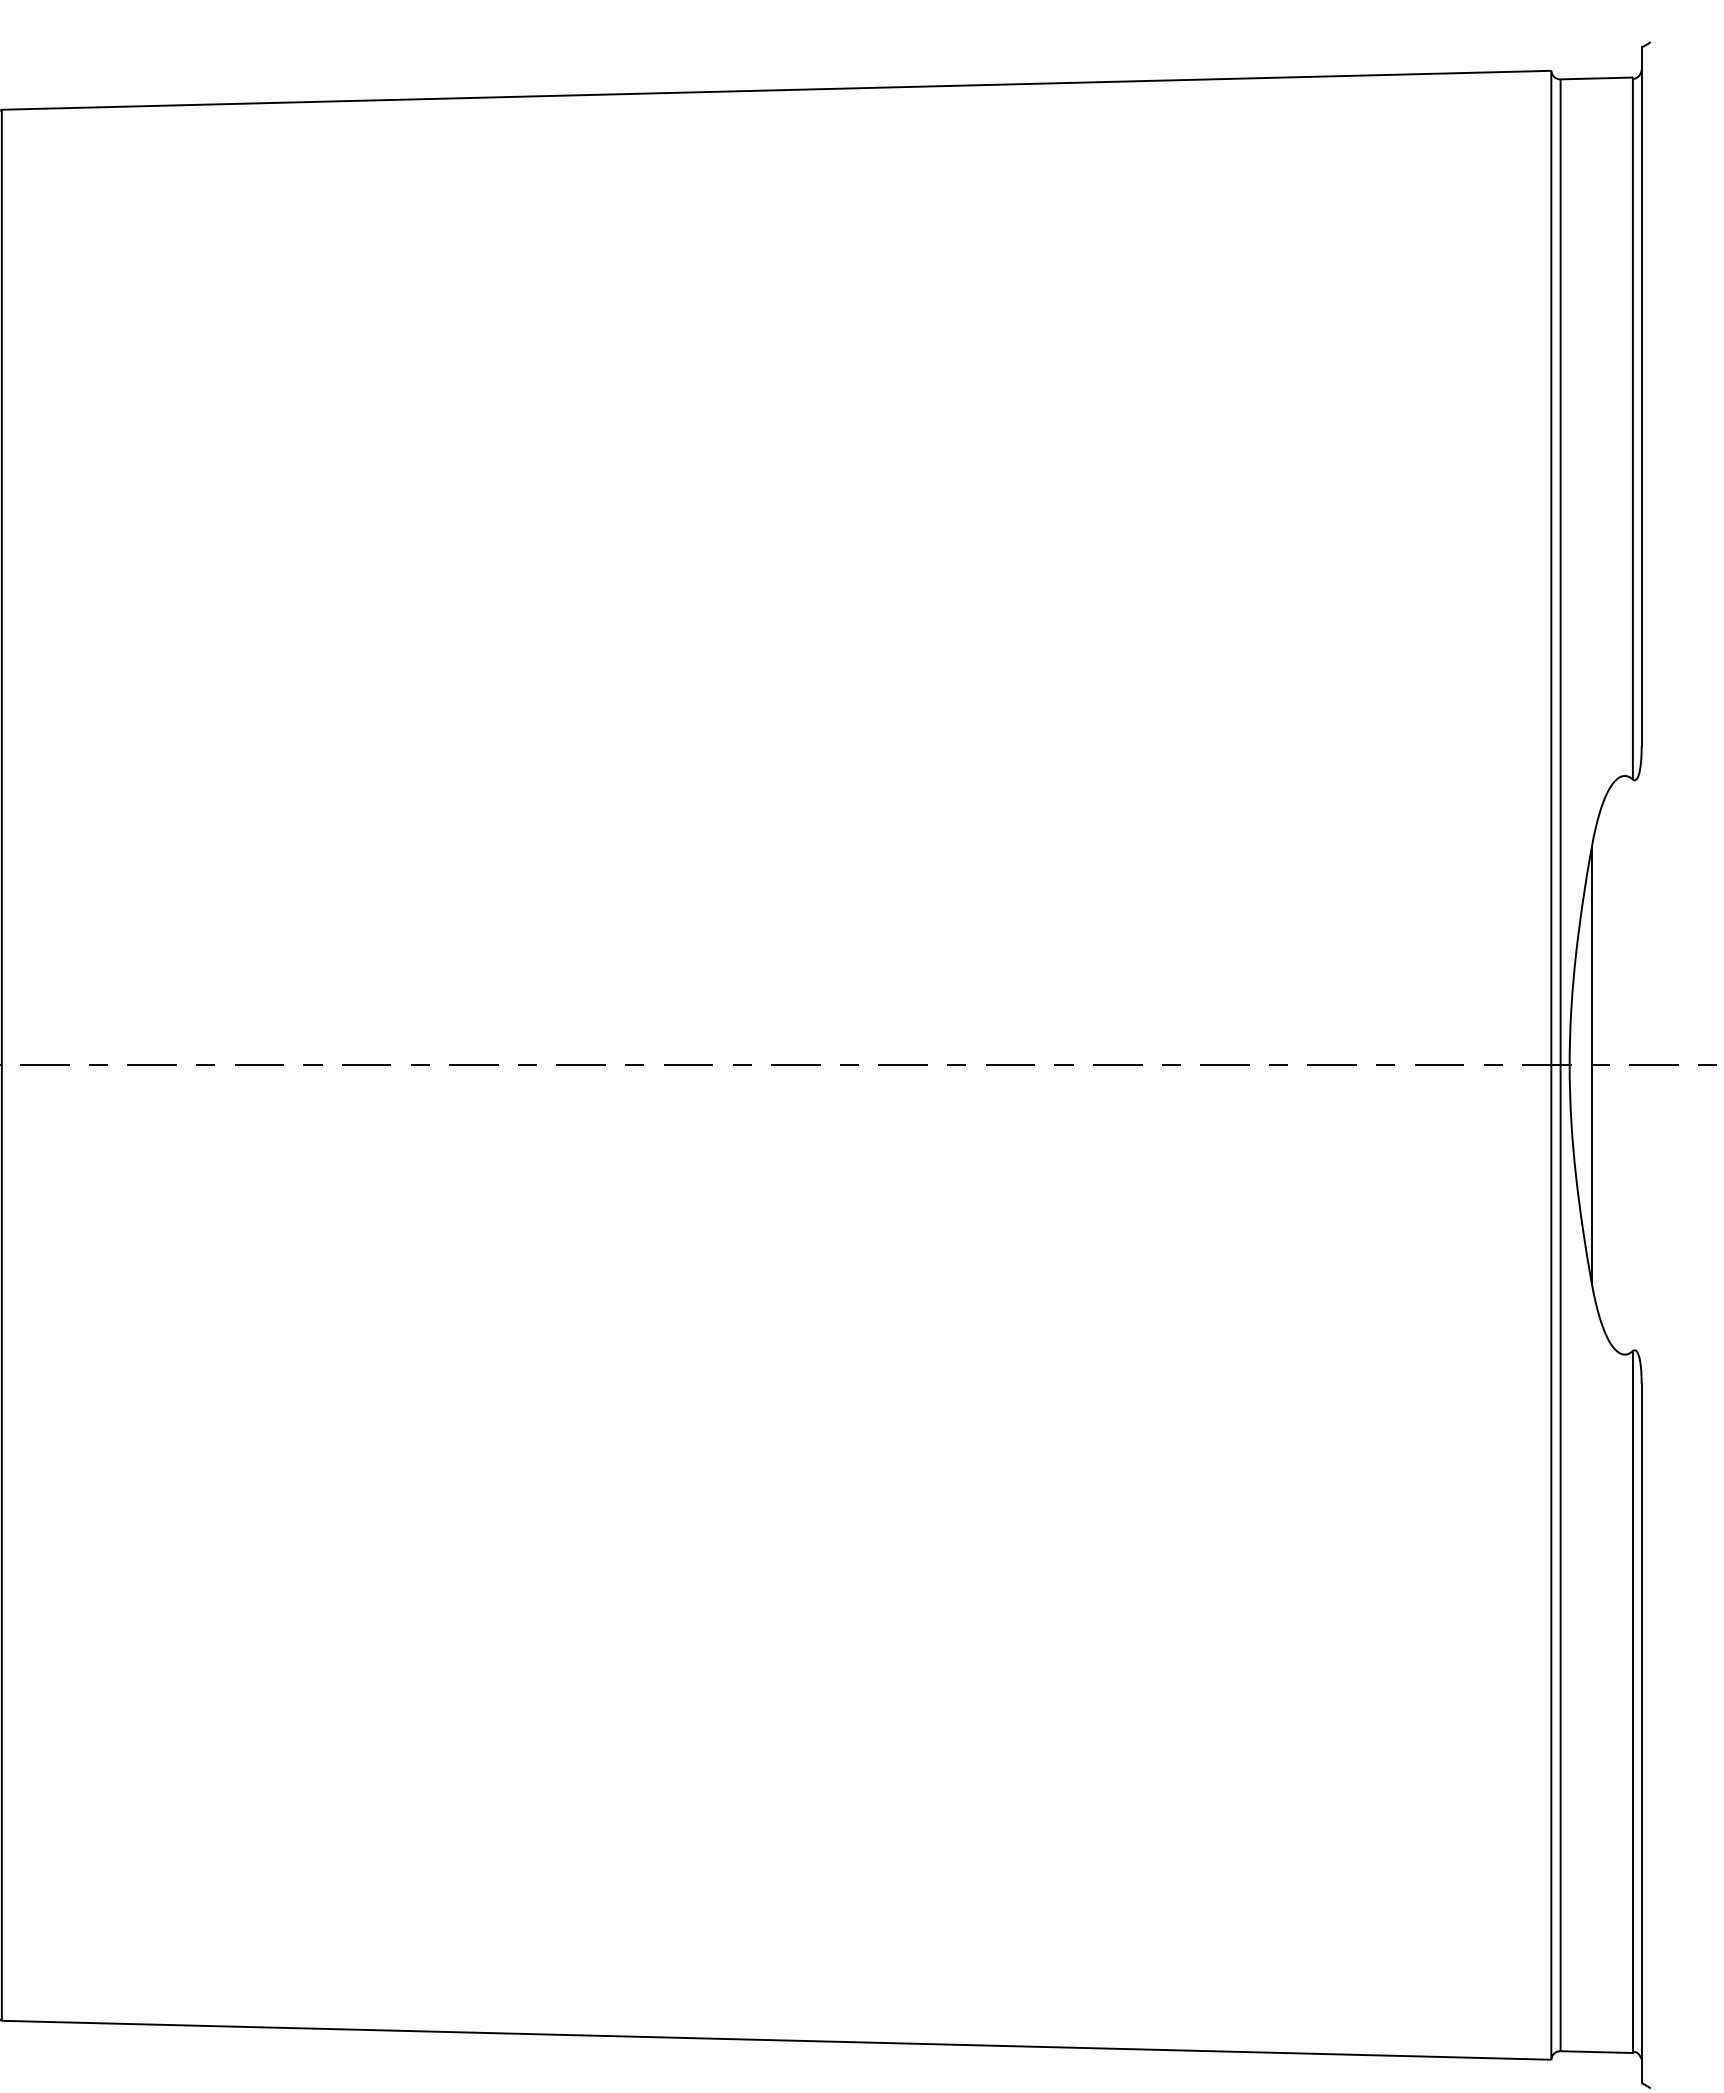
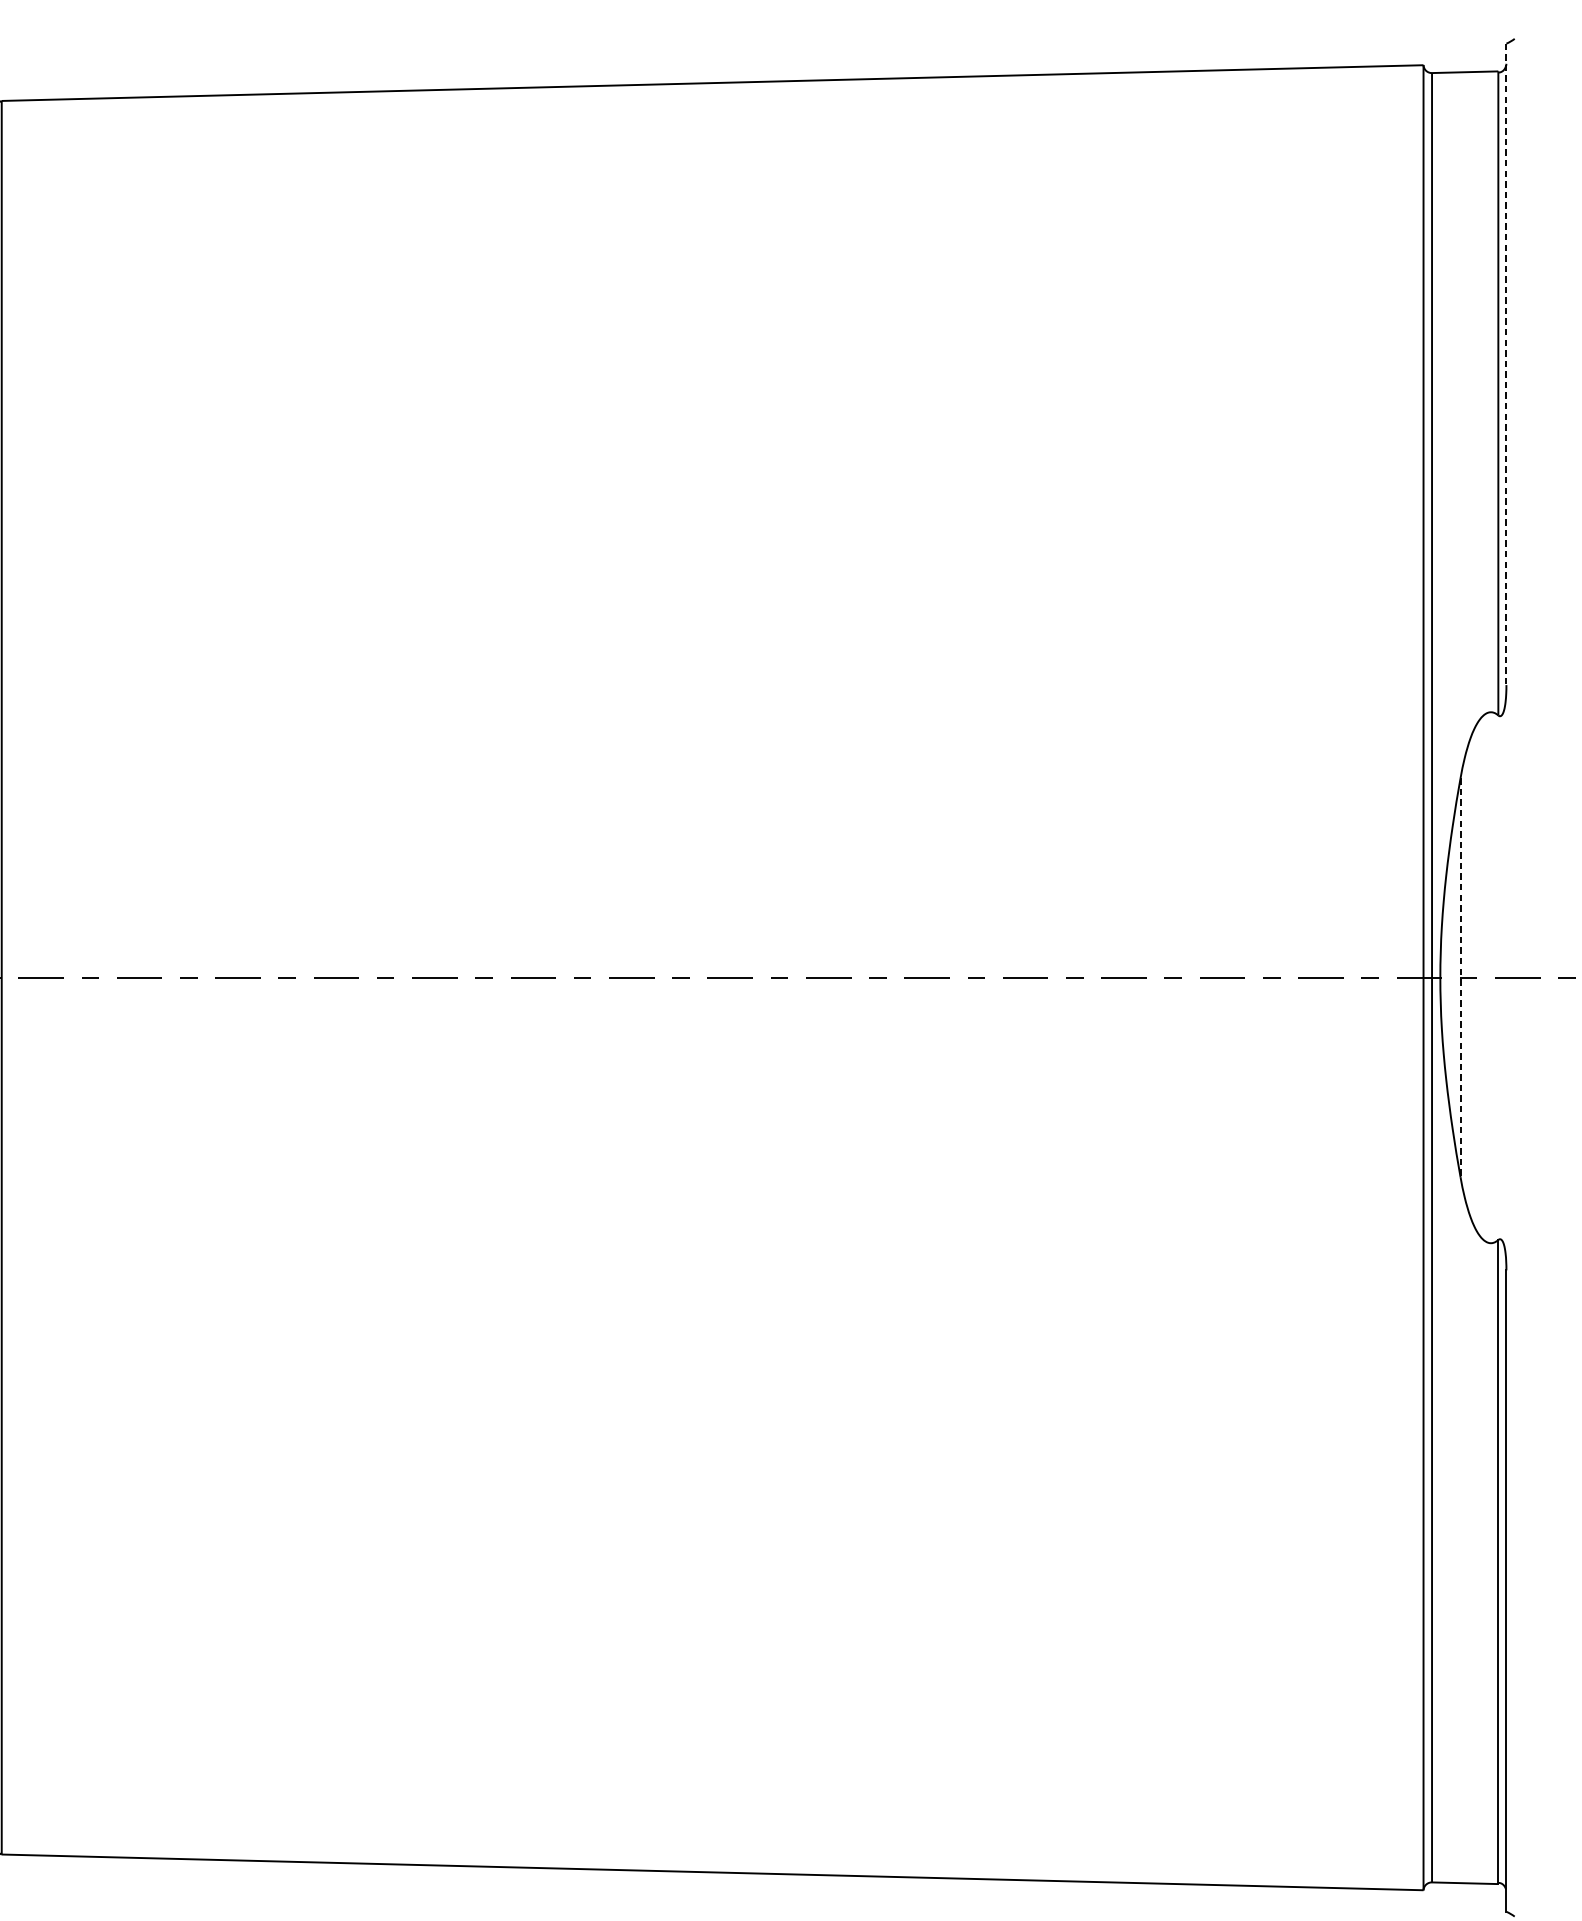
line: (1641, 397) -> (1506, 364), solid -> dashed
line: (1591, 1065) -> (1460, 977), solid -> dashed

